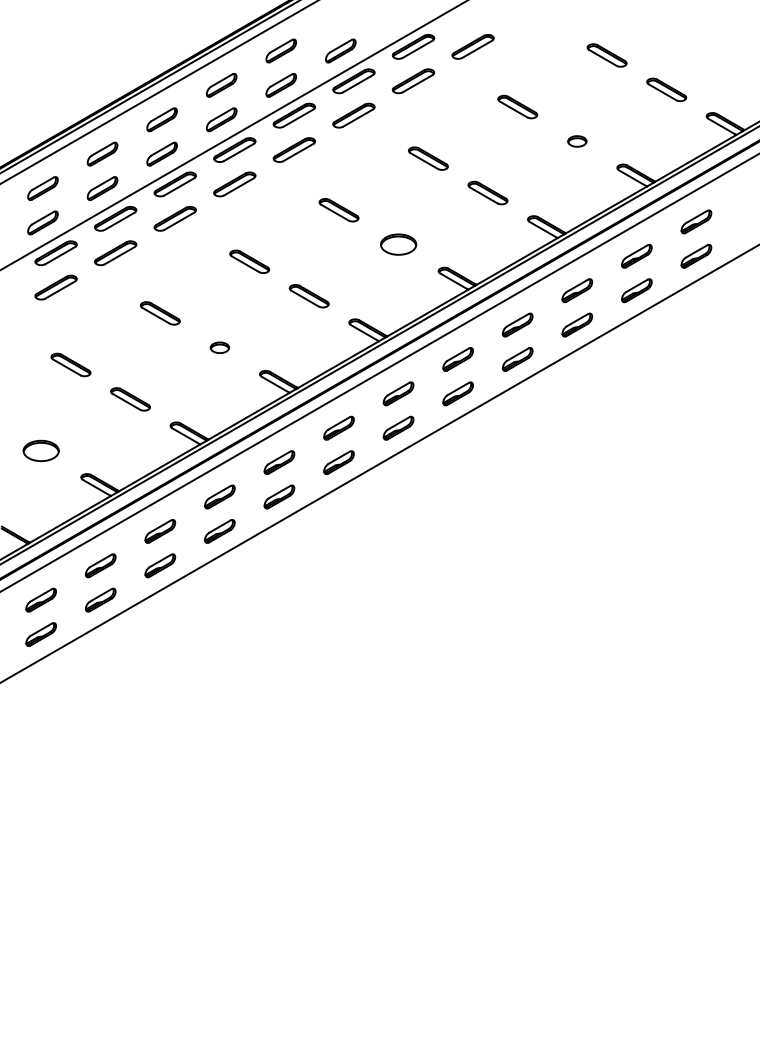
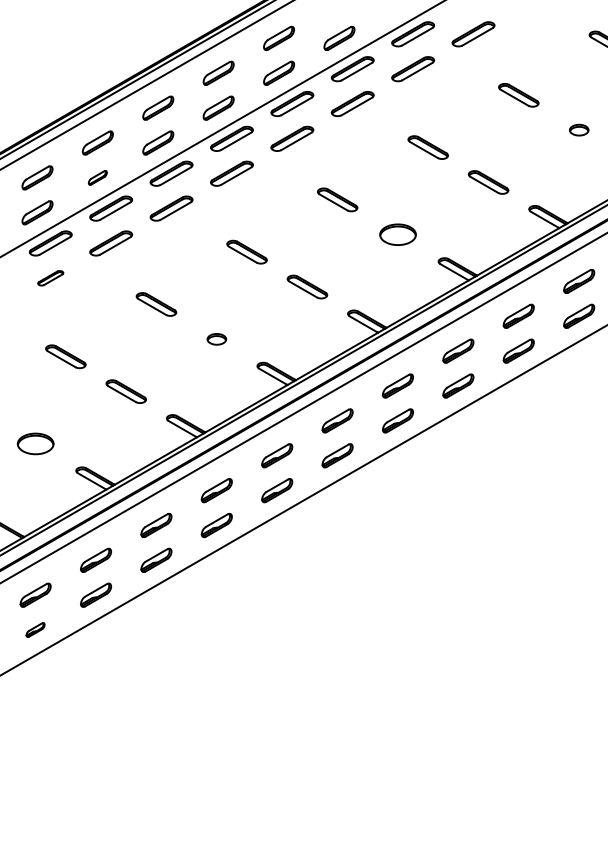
part: (102, 188) -> (97, 177), size x0.6
part: (55, 287) -> (50, 278), size x0.6
part: (40, 634) -> (34, 630), size x0.6

